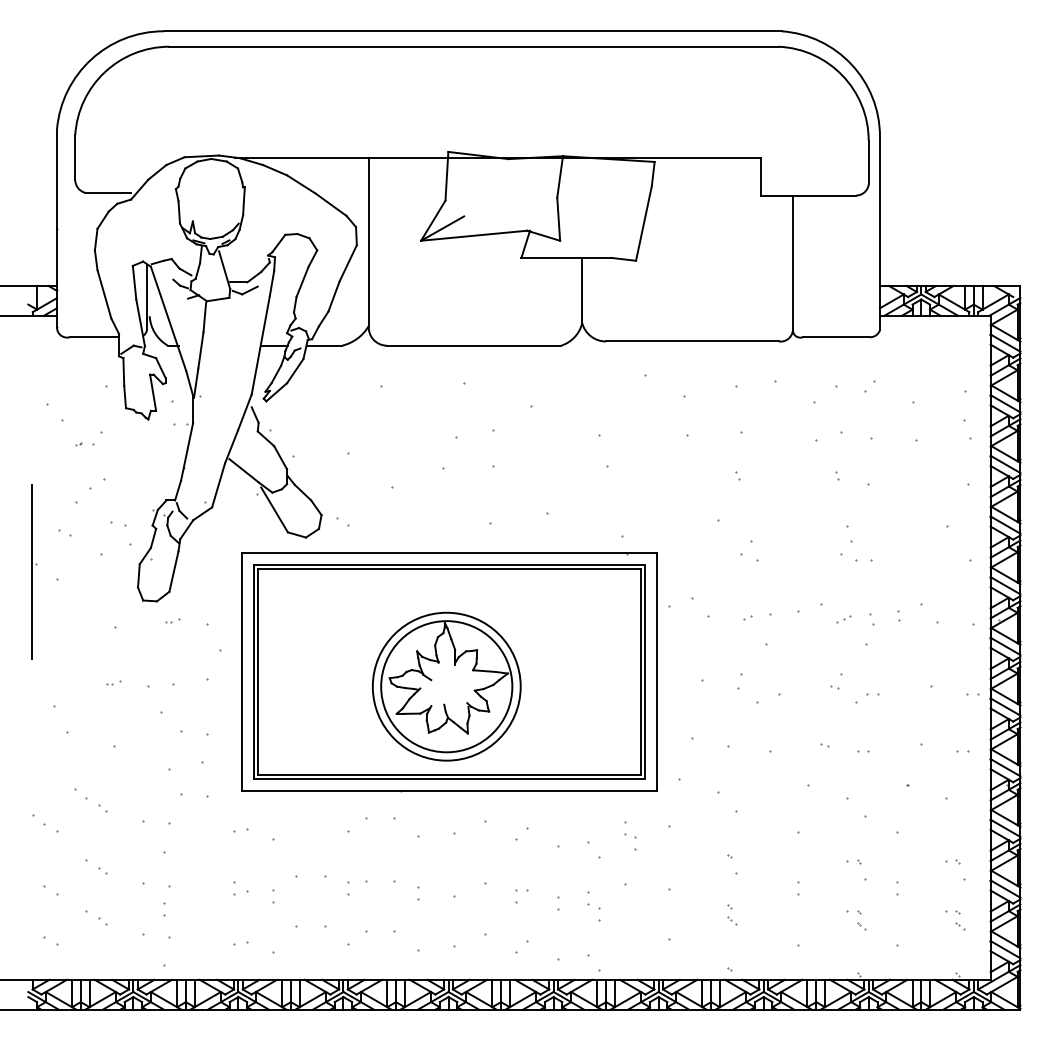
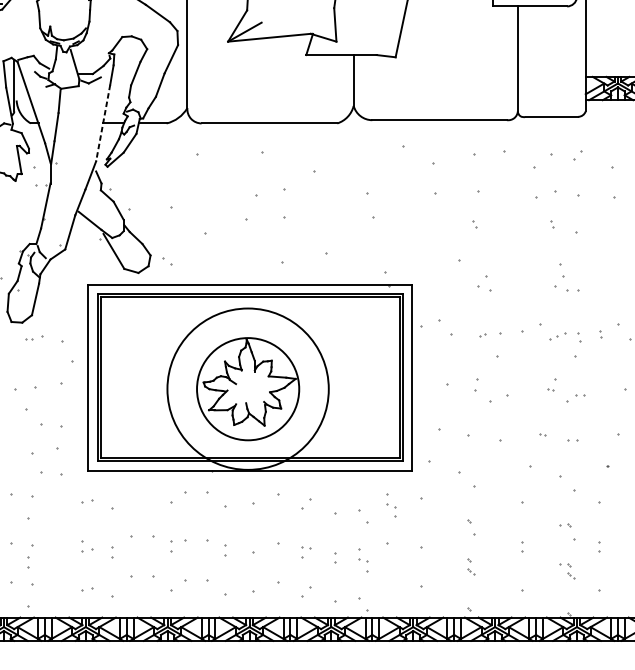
line: (260, 345) -> (102, 123), solid -> dashed
part: (843, 619) -> (557, 336), size x1.4
part: (172, 620) -> (34, 337), size x1.6
circle: (446, 686) -> (247, 389), size x1.4

